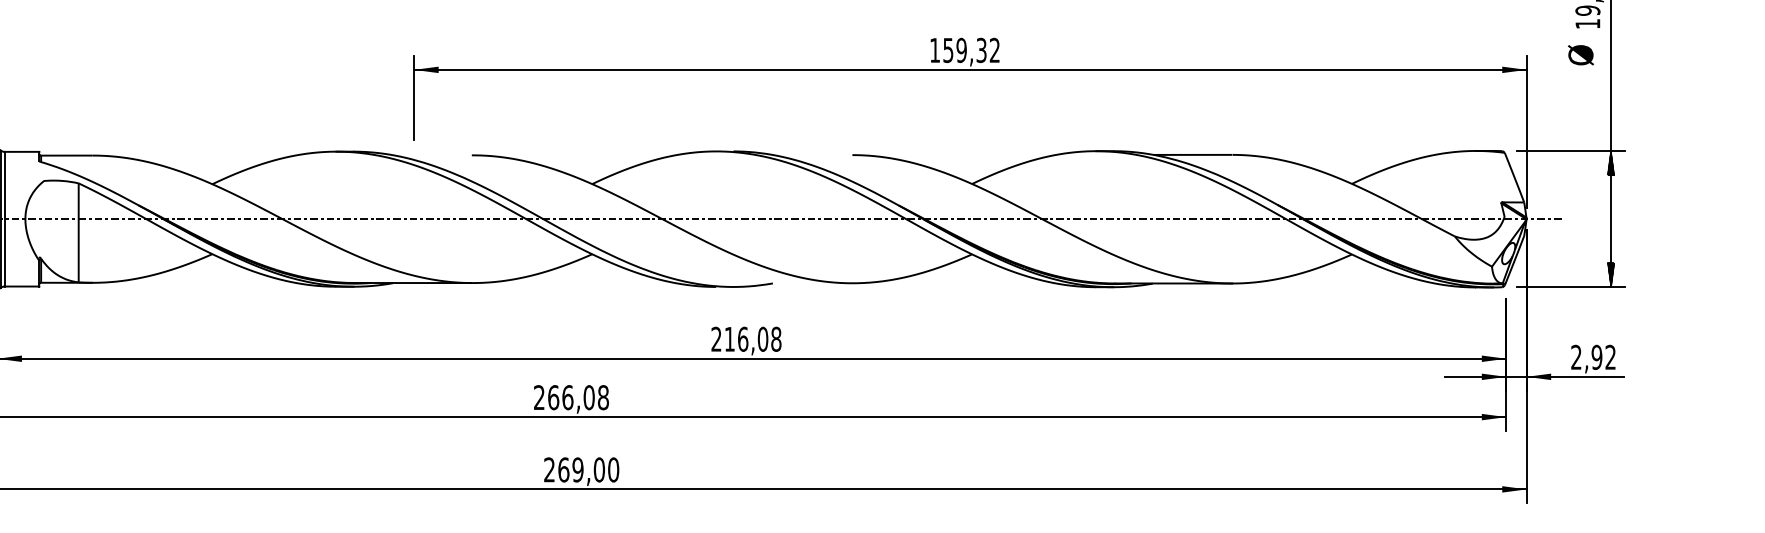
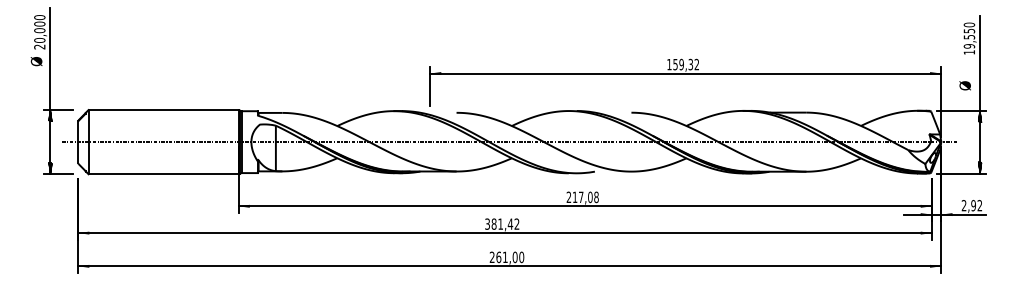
text: (1579, 54) -> (964, 85), moved
text: (741, 339) -> (580, 197), 216,08 -> 217,08
text: (571, 396) -> (502, 223), 266,08 -> 381,42
text: (576, 470) -> (504, 257), 269,00 -> 261,00

